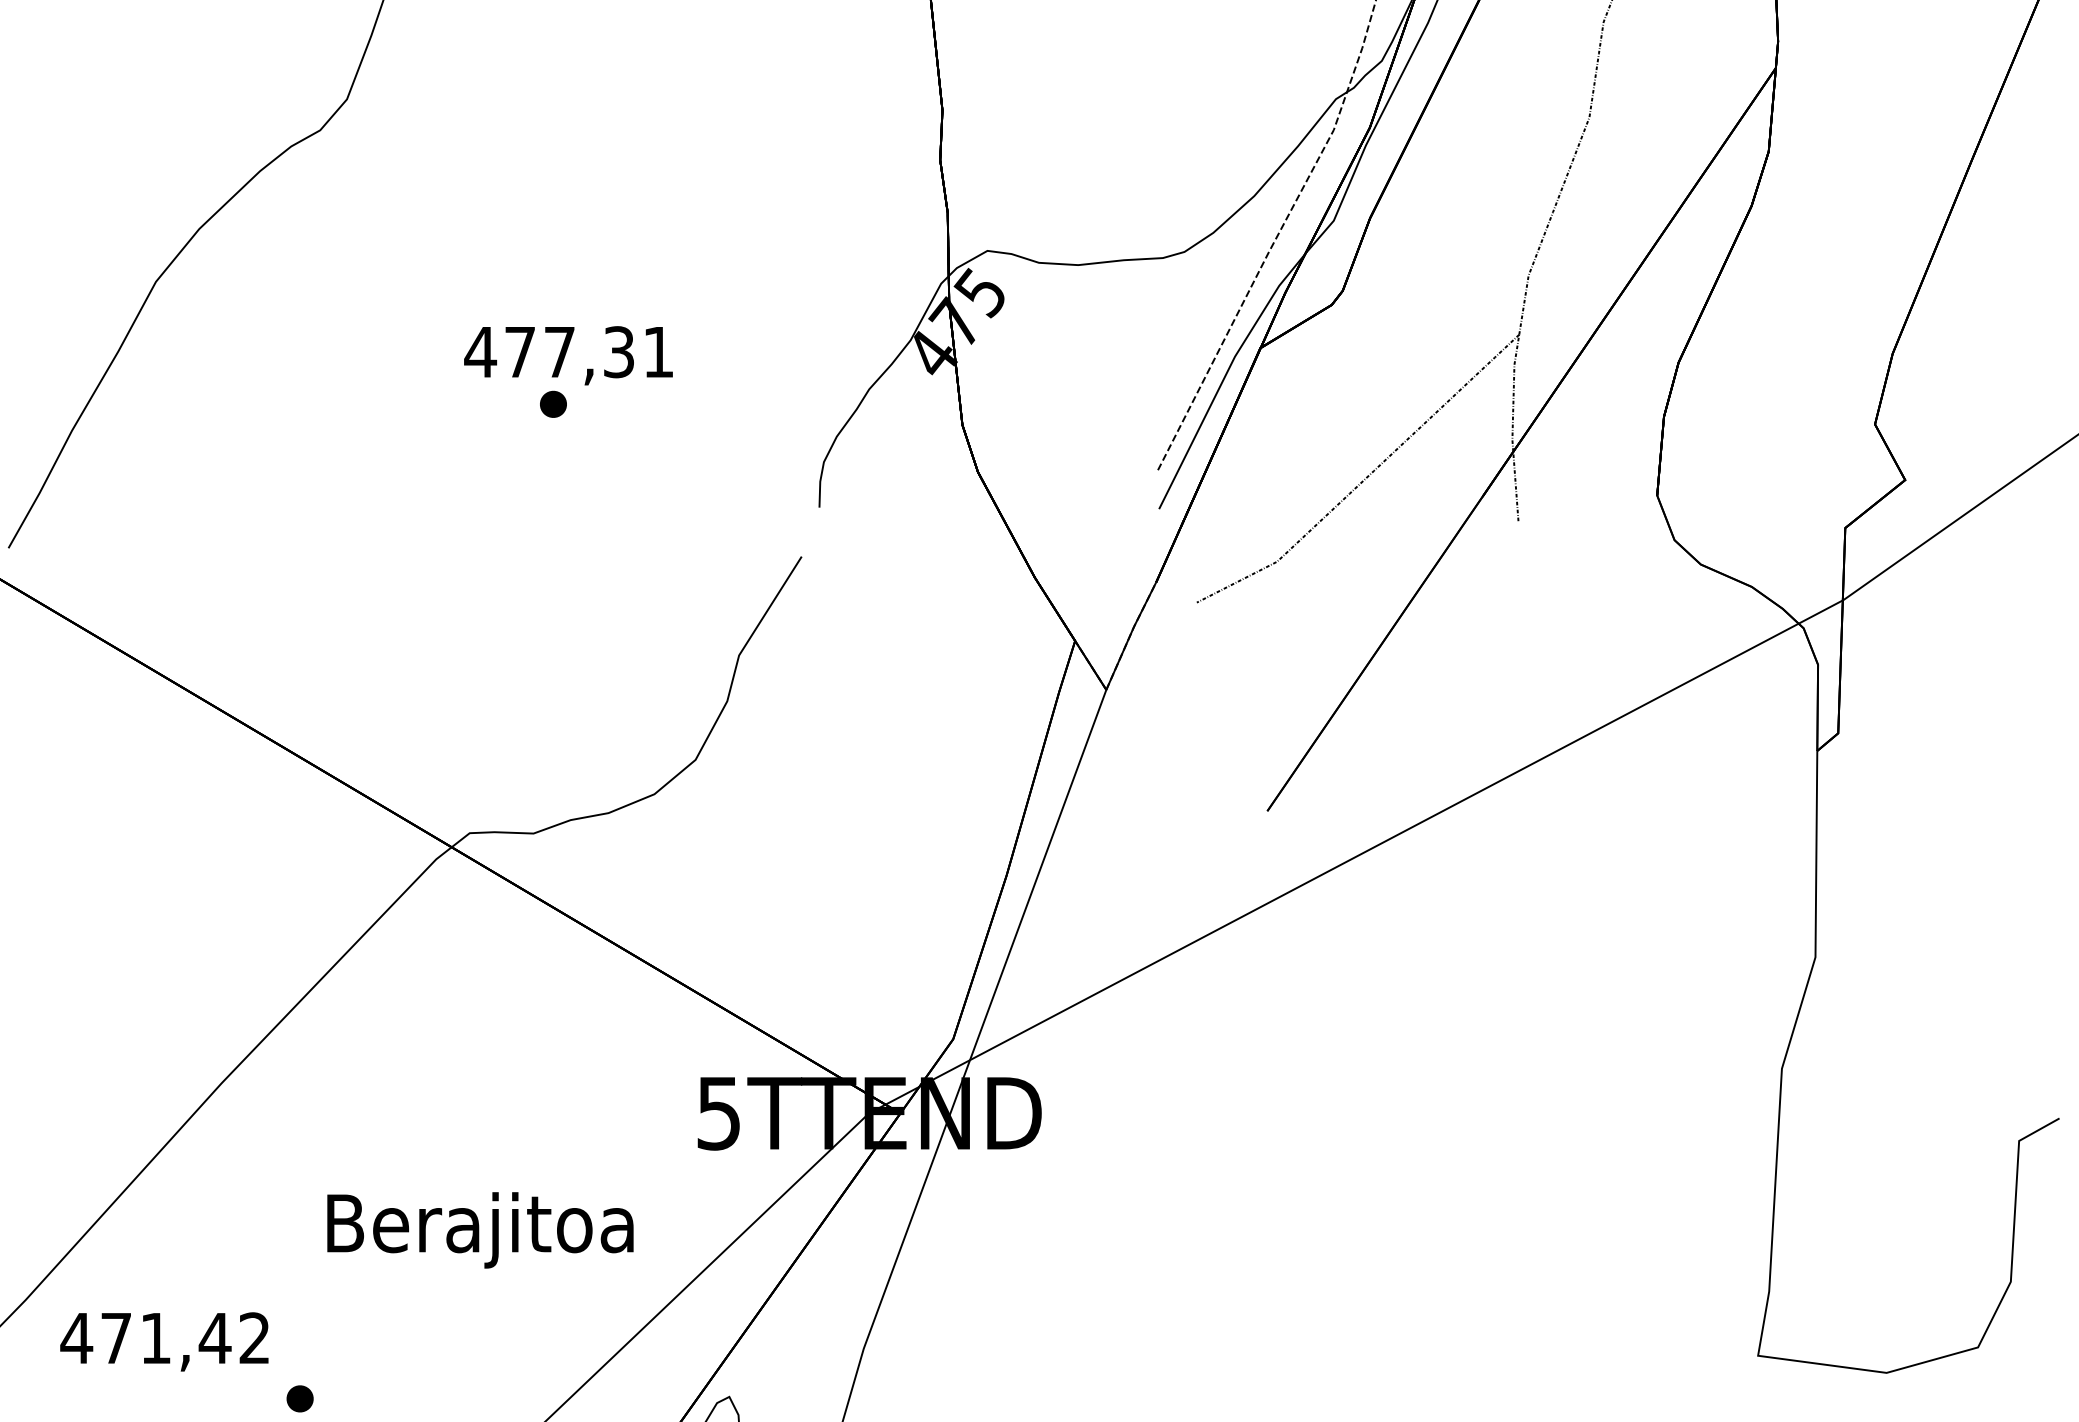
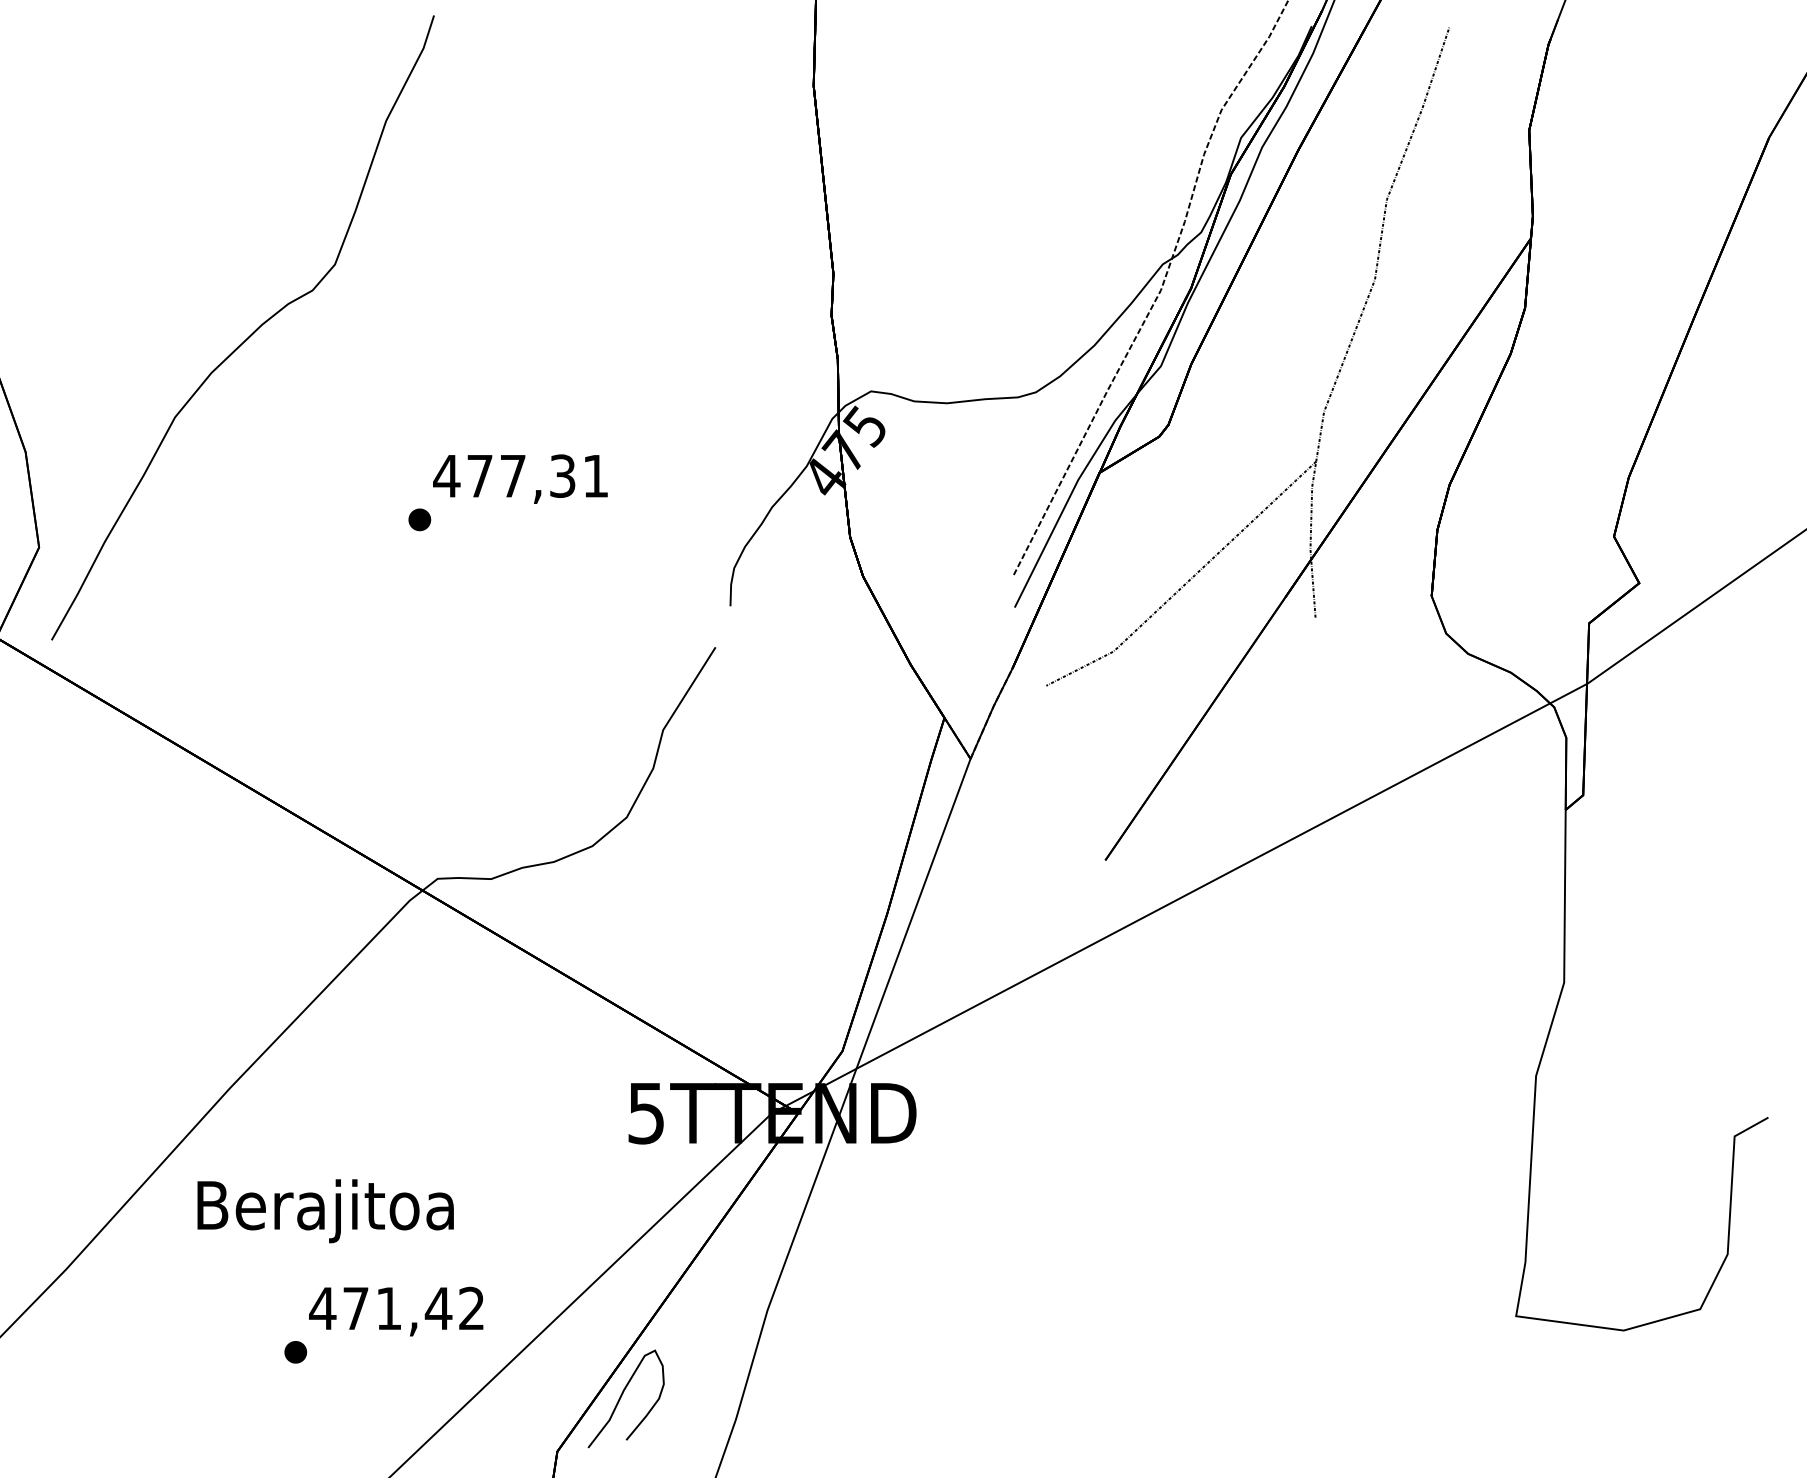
part: (553, 403) -> (419, 519), moved
text: (480, 1230) -> (325, 1211), moved
text: (164, 1341) -> (396, 1311), moved

